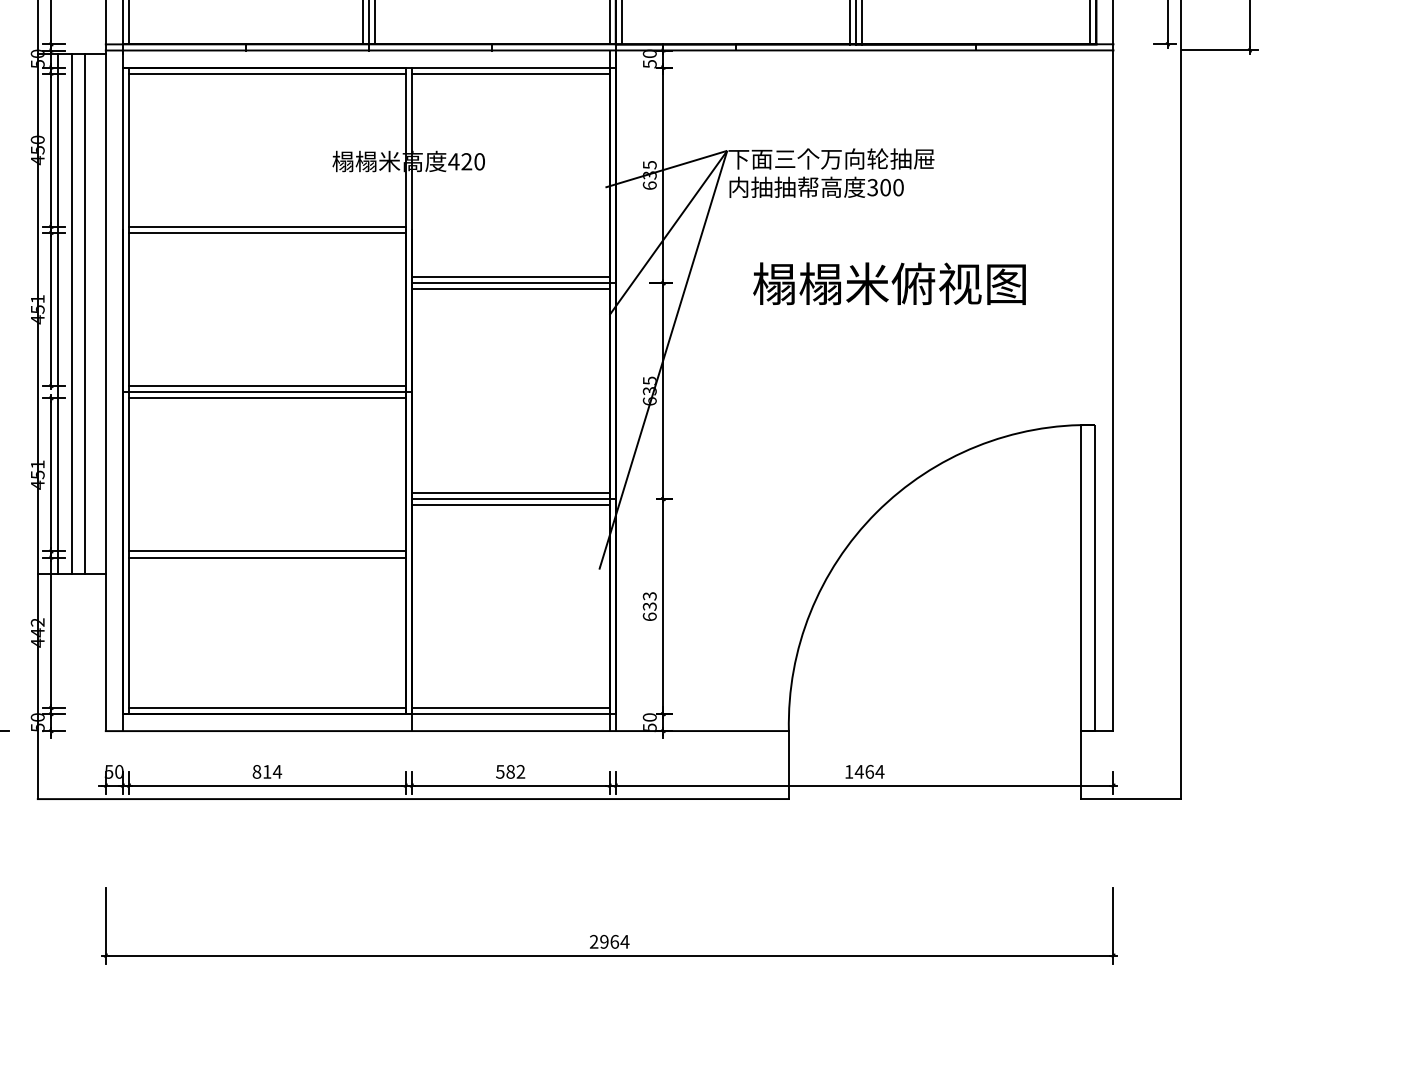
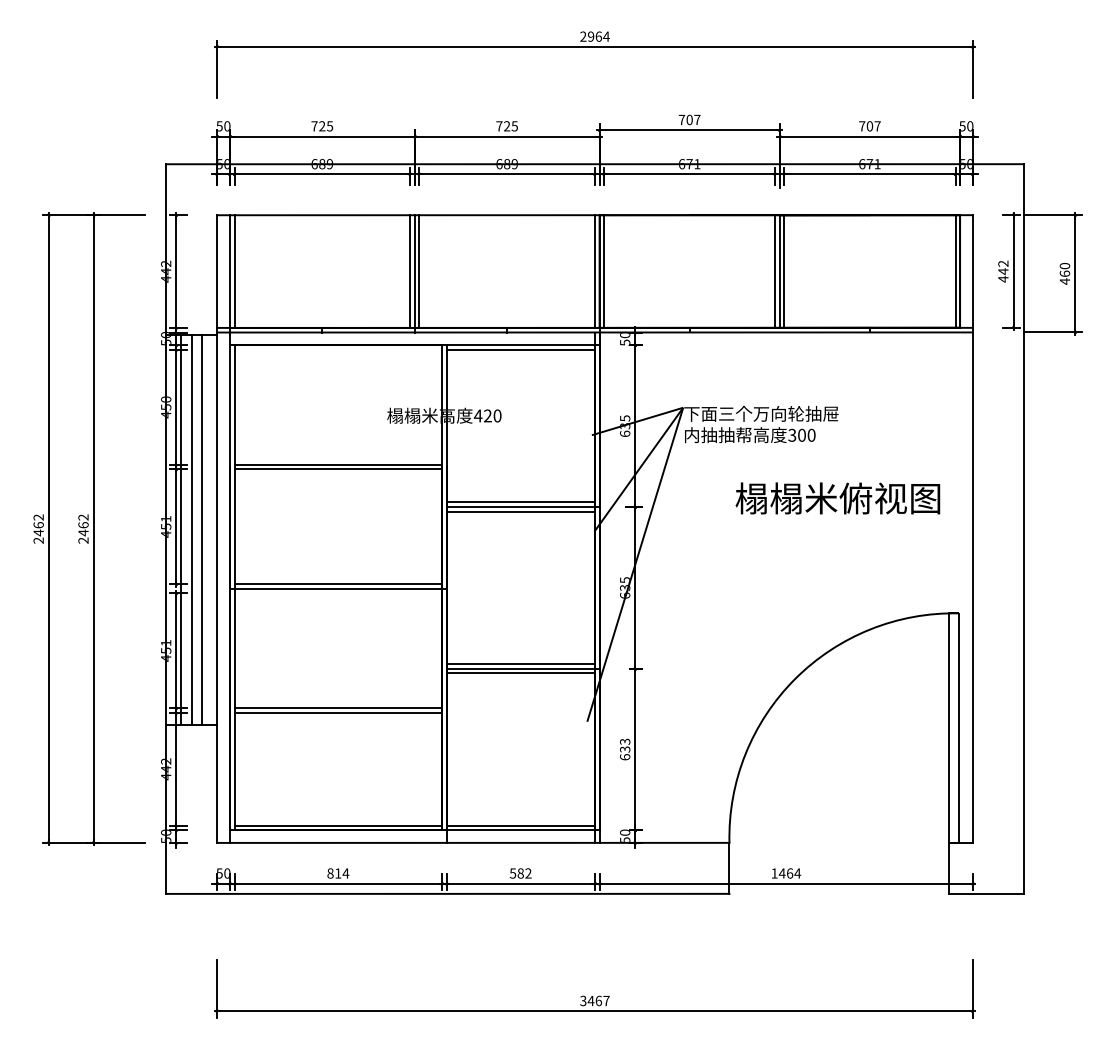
line: (267, 73) -> (338, 349), removed
text: (888, 283) -> (837, 498), moved
line: (267, 398) -> (338, 593), removed
text: (608, 941) -> (594, 1000), 2964 -> 3467

